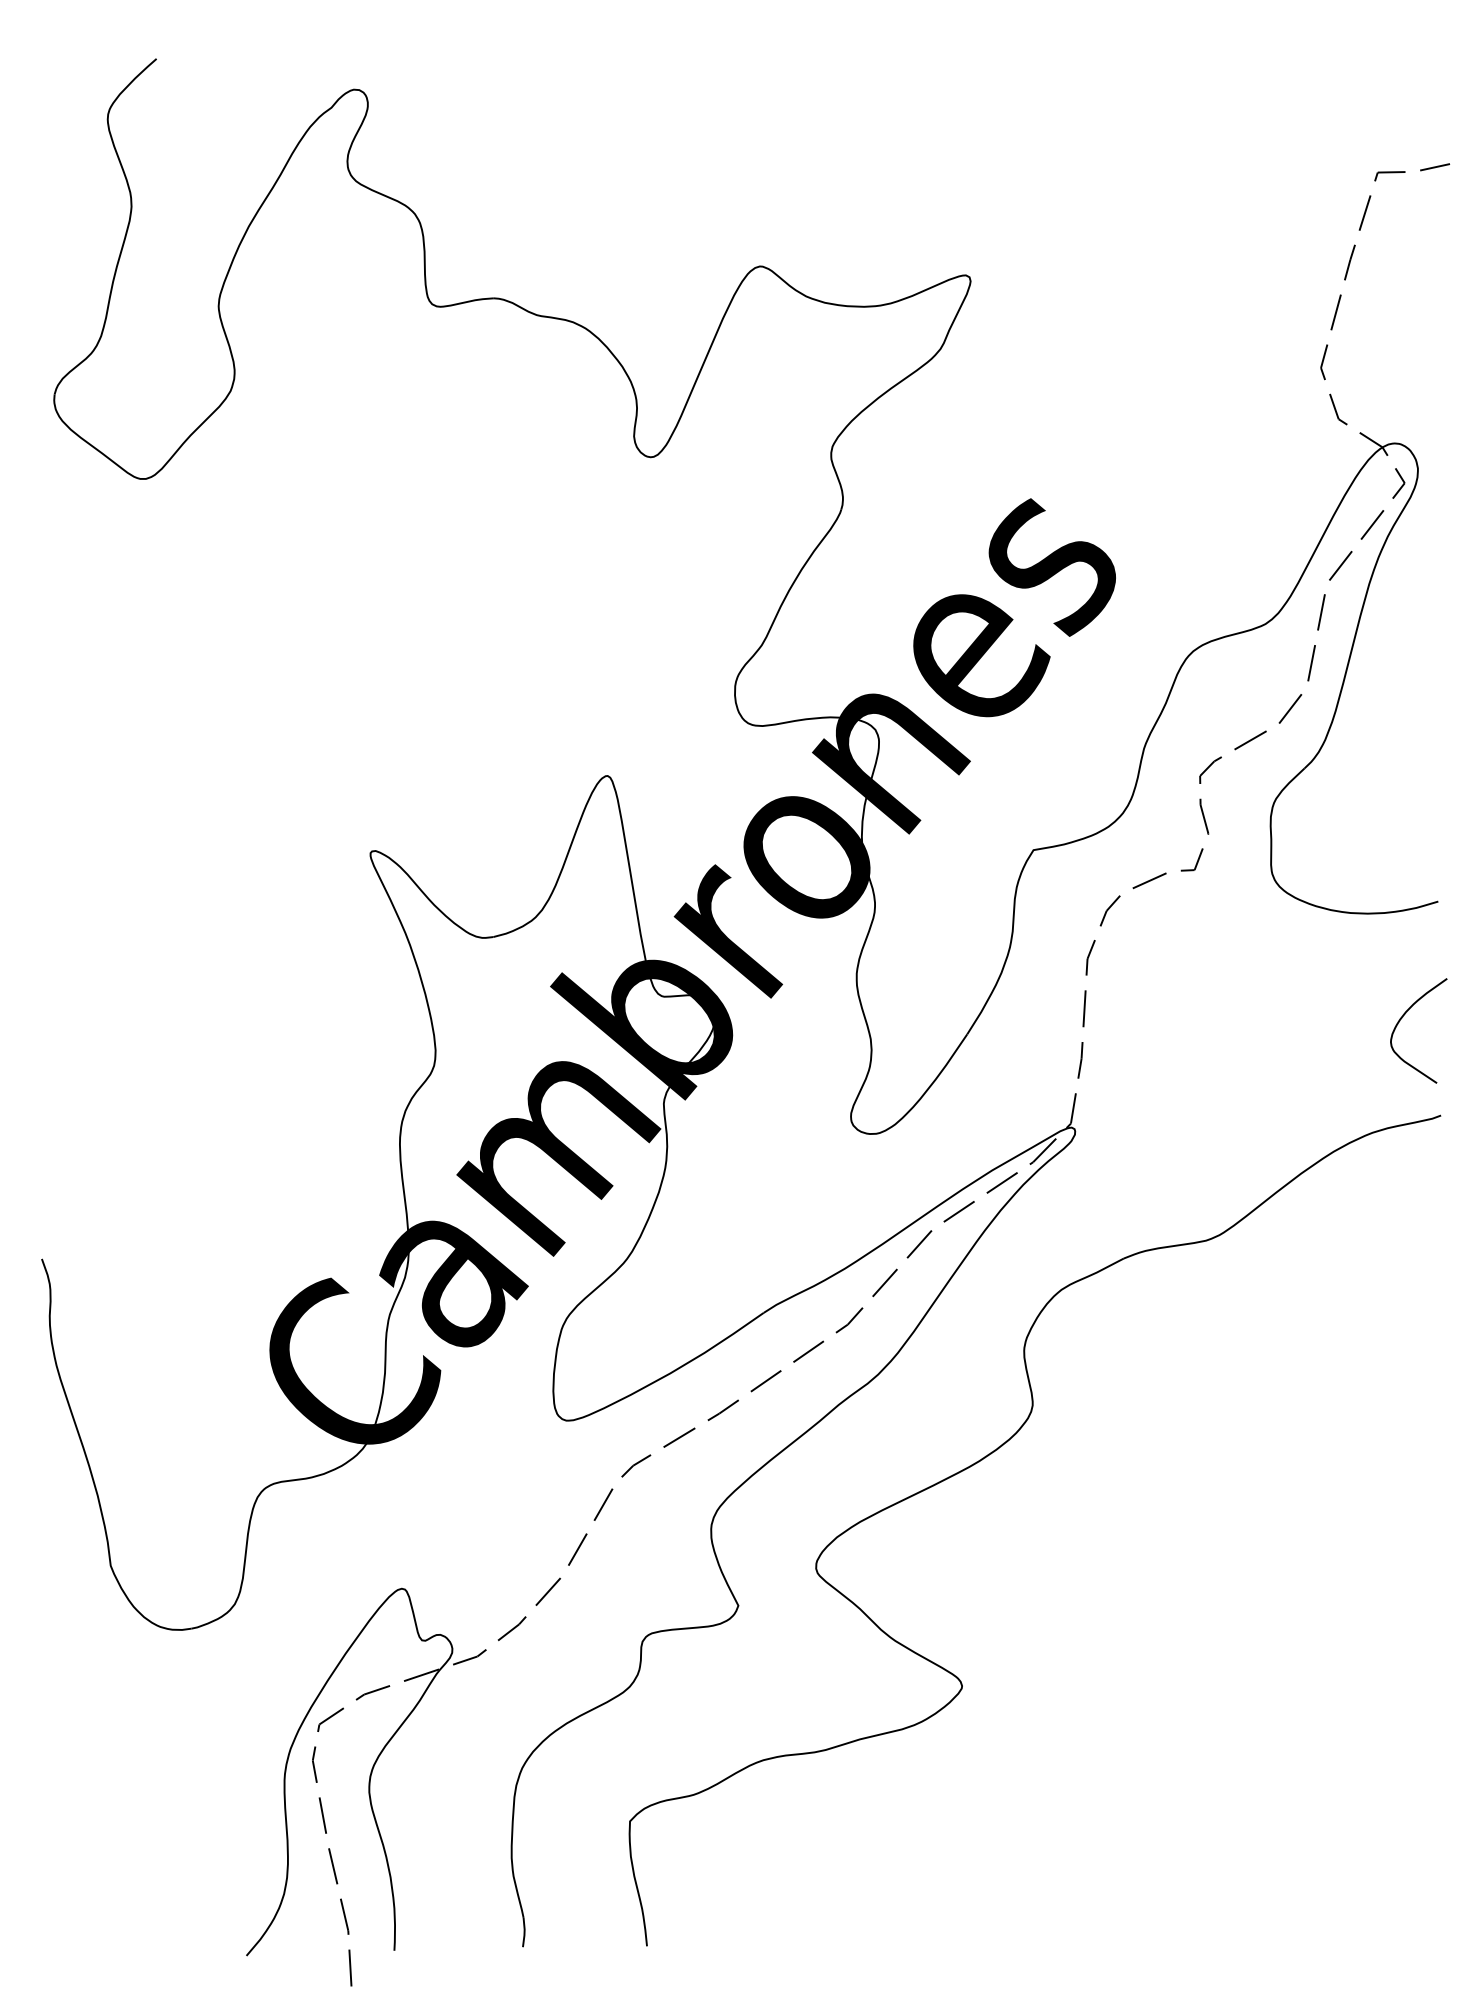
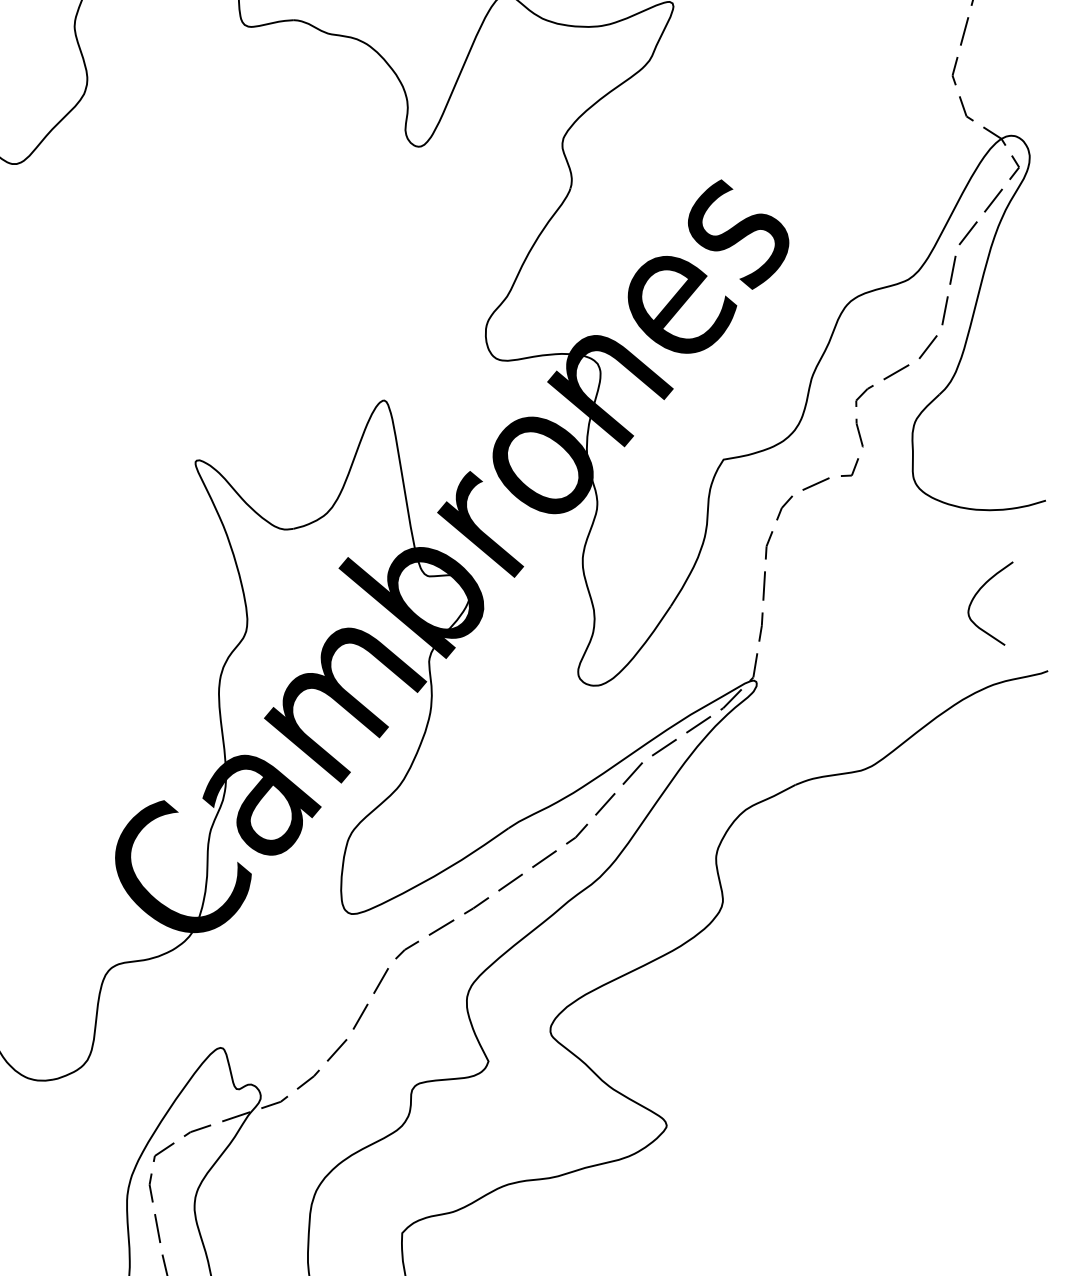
curve: (1402, 1018) -> (977, 593), moved

